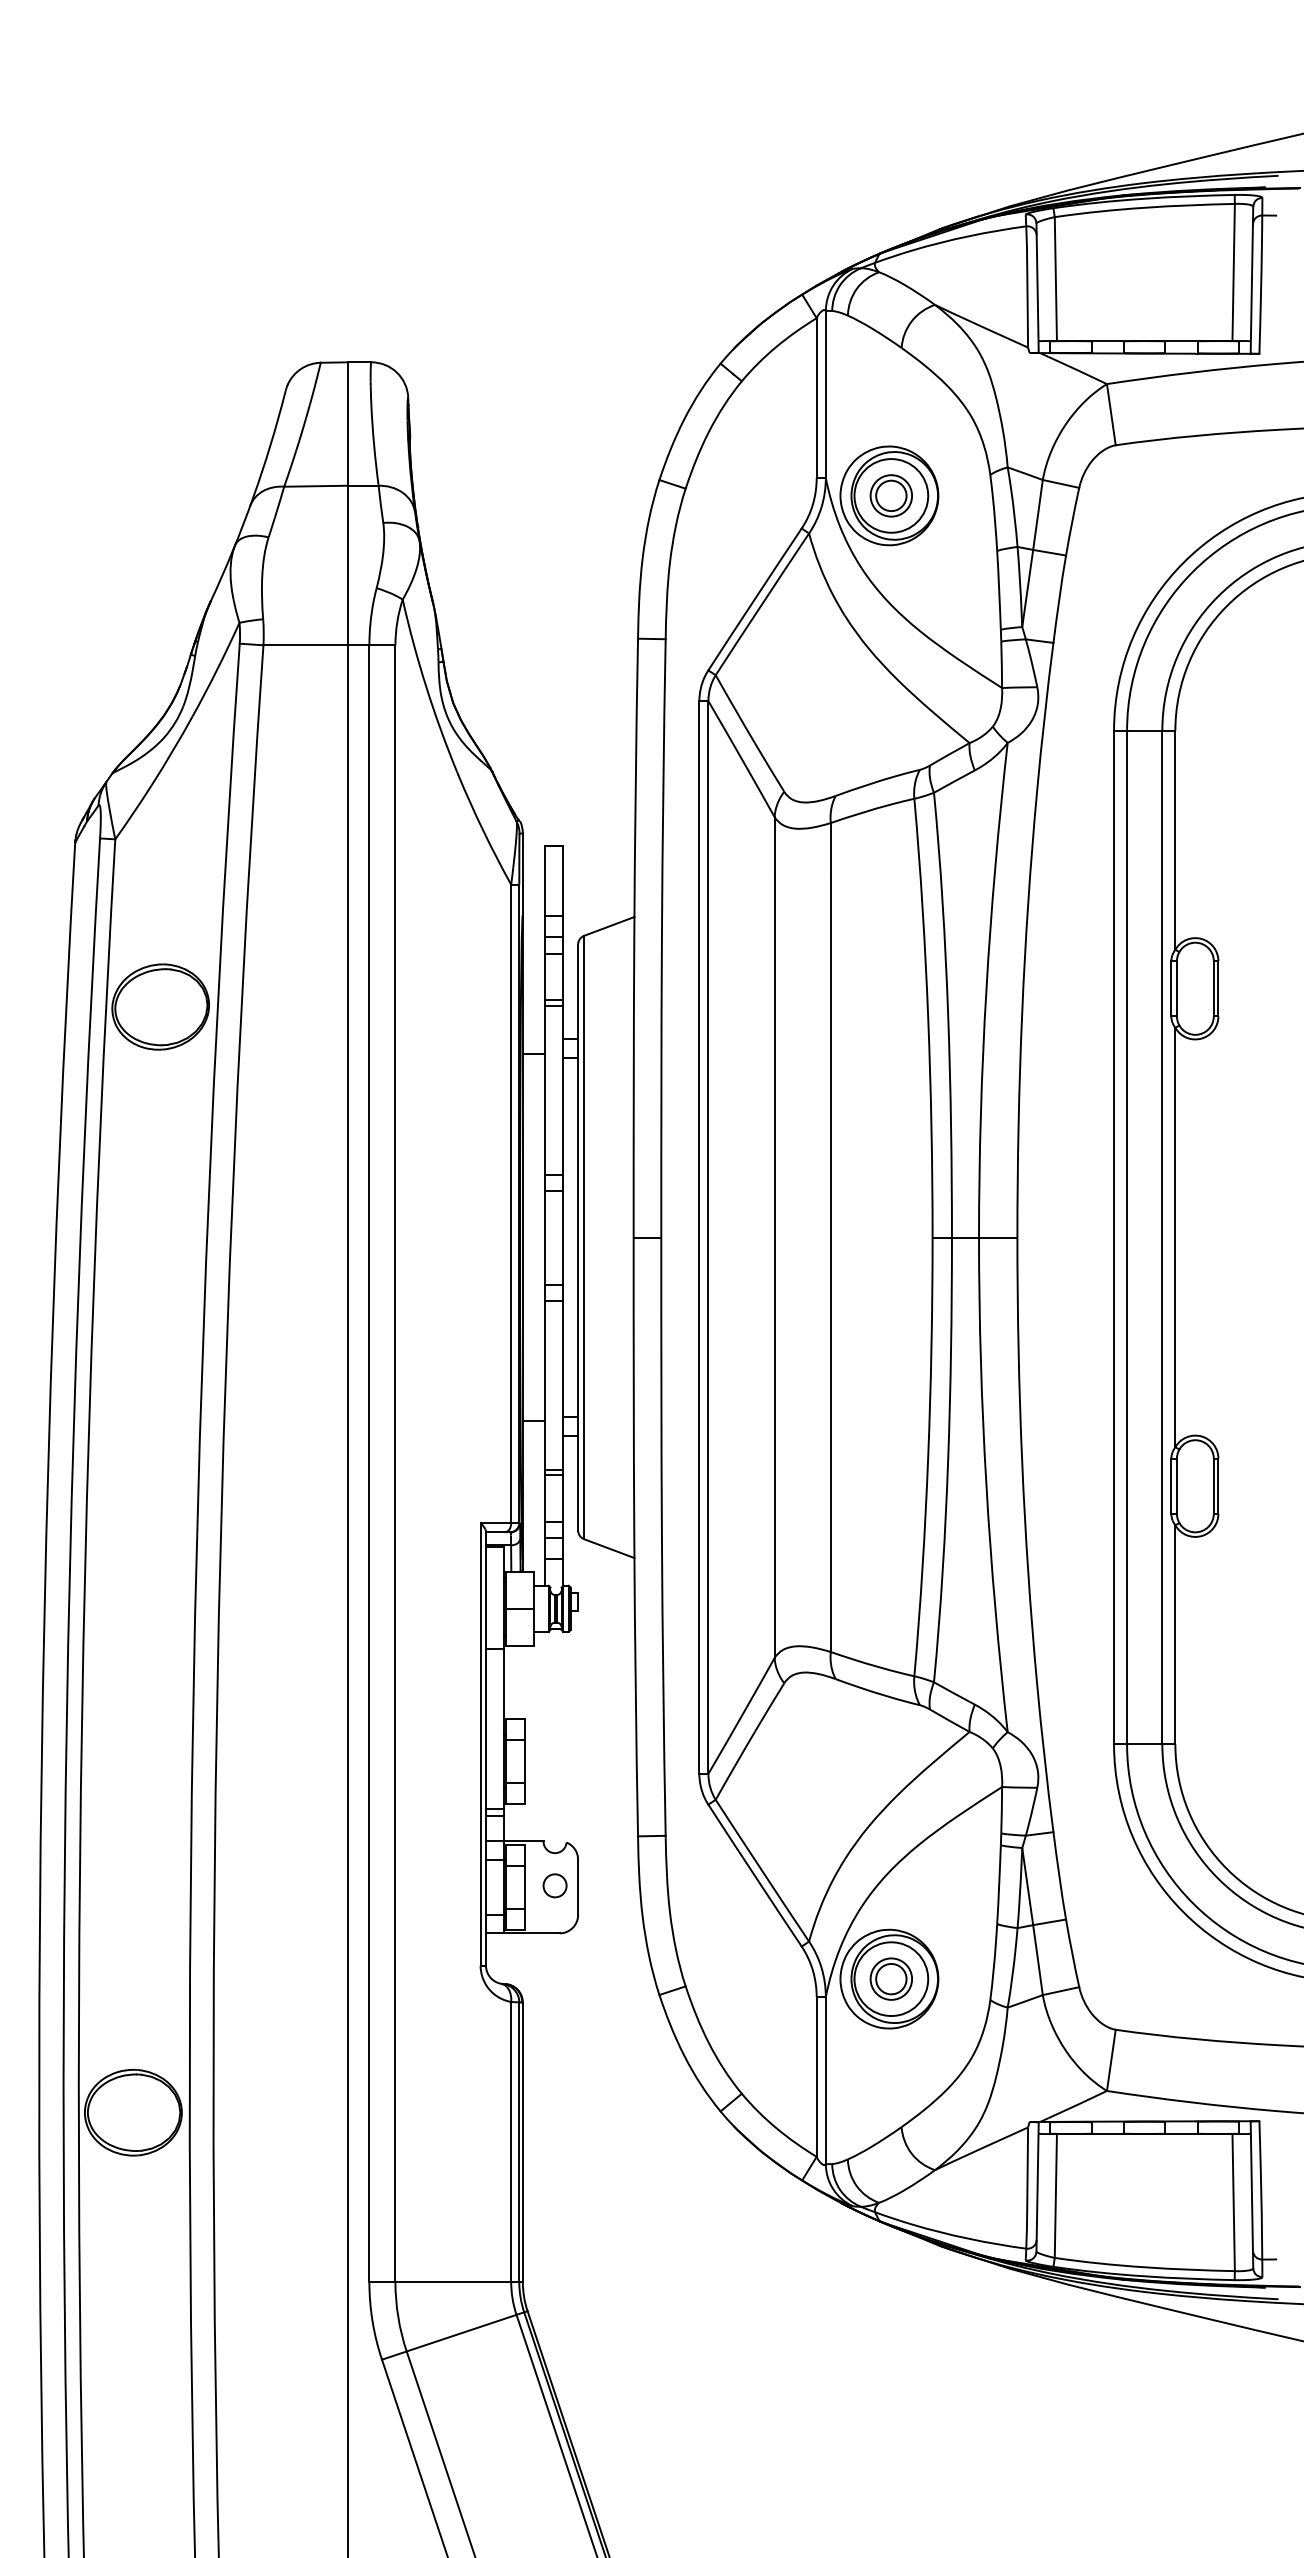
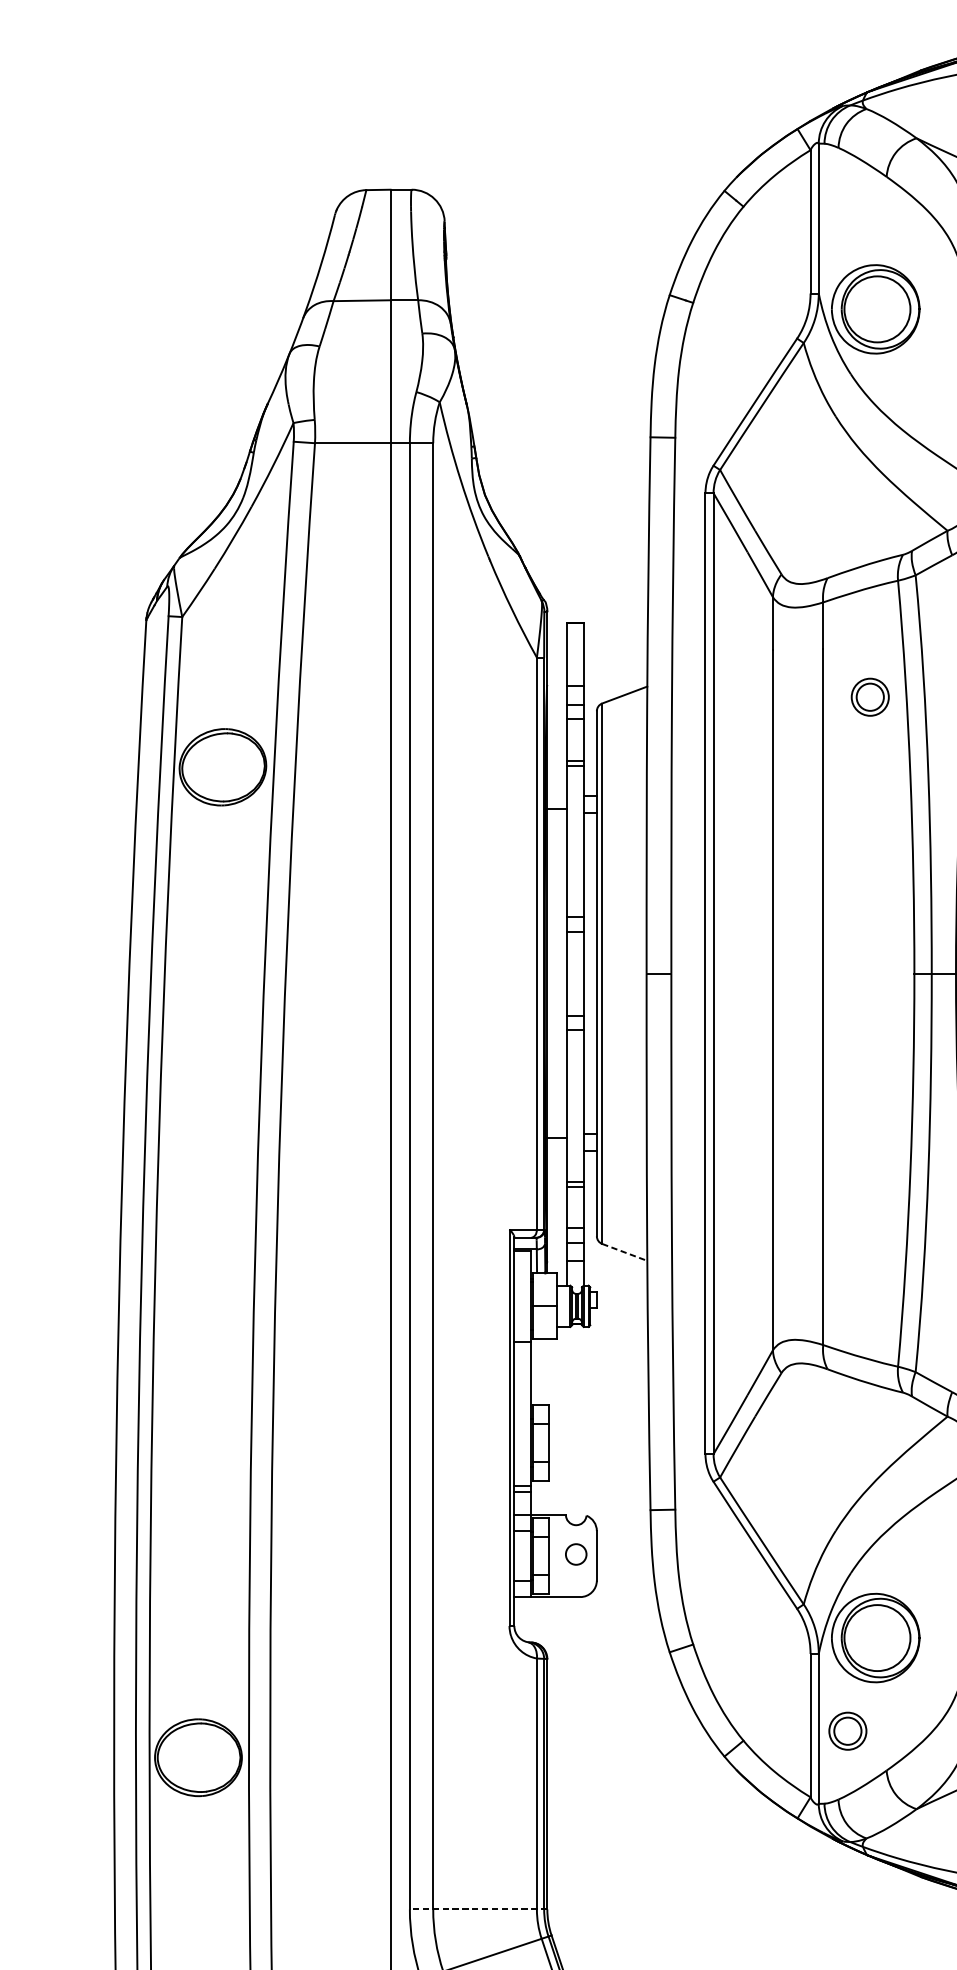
part: (890, 495) -> (869, 696), moved
line: (609, 1548) -> (624, 1252), solid -> dashed
part: (890, 1978) -> (847, 1730), moved
line: (446, 2282) -> (478, 1909), solid -> dashed

